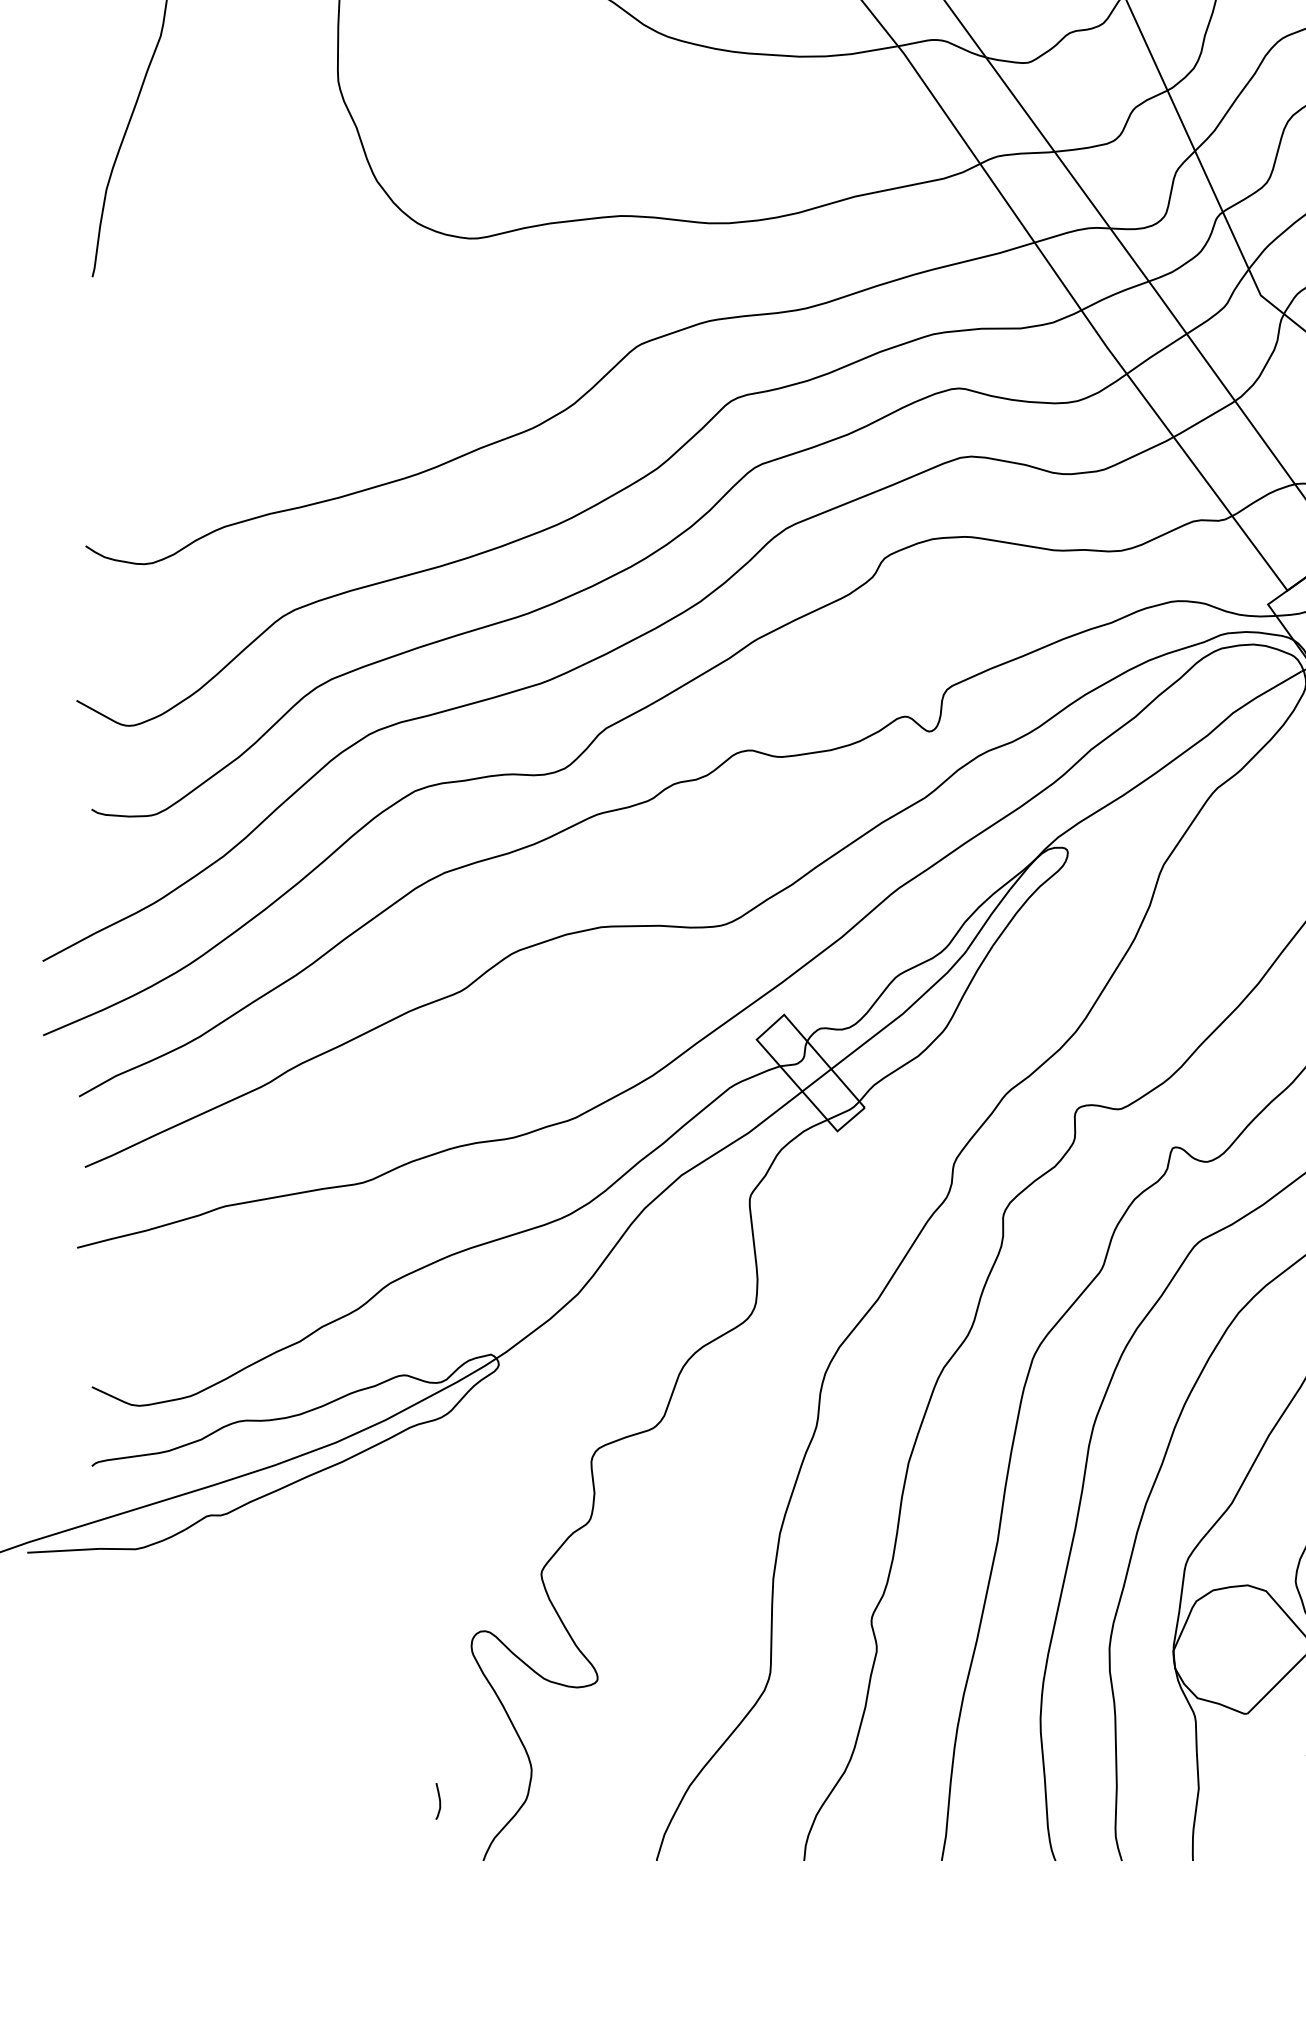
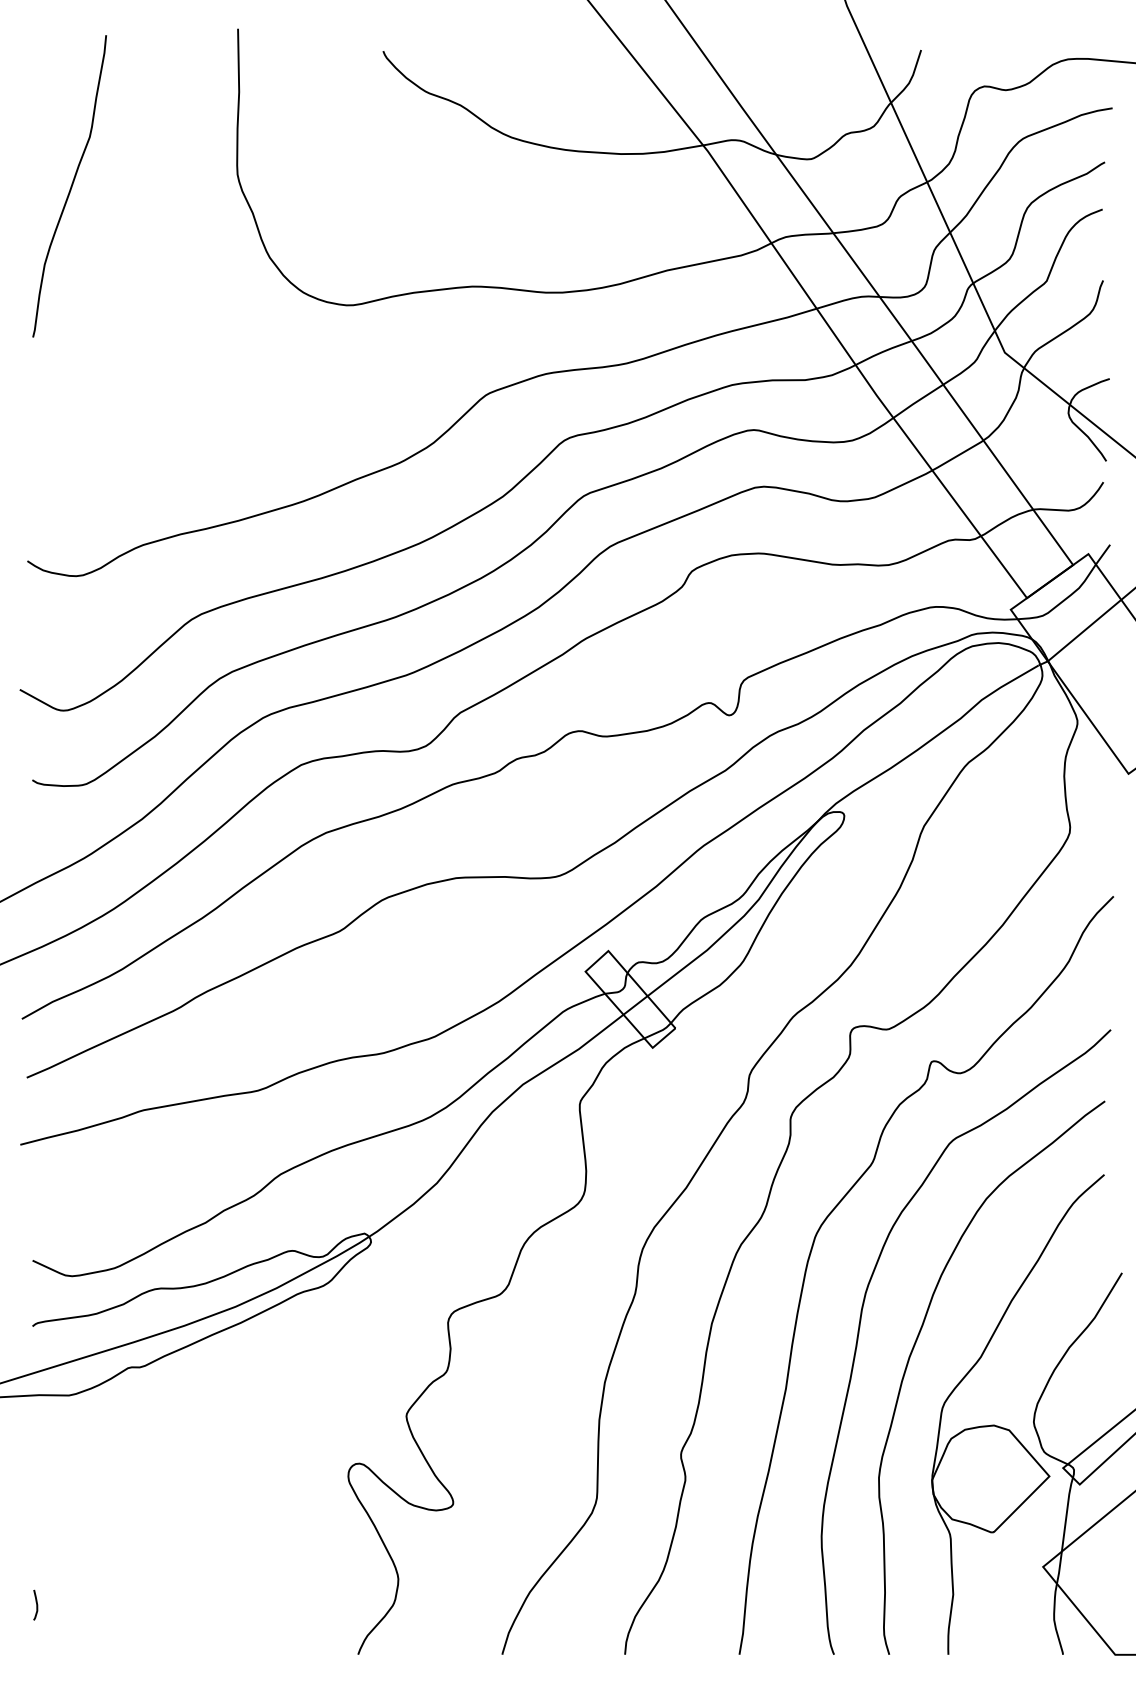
curve: (439, 1800) -> (36, 1604), moved

